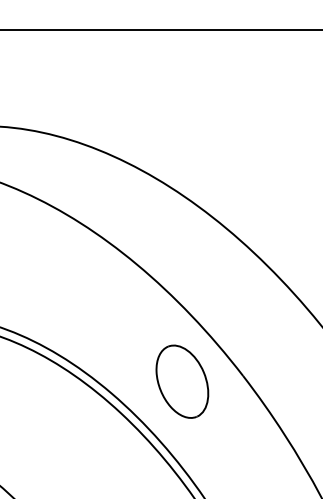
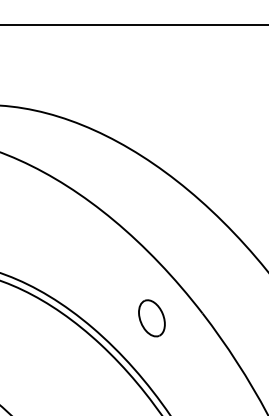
part: (181, 382) -> (151, 318), size x0.6

